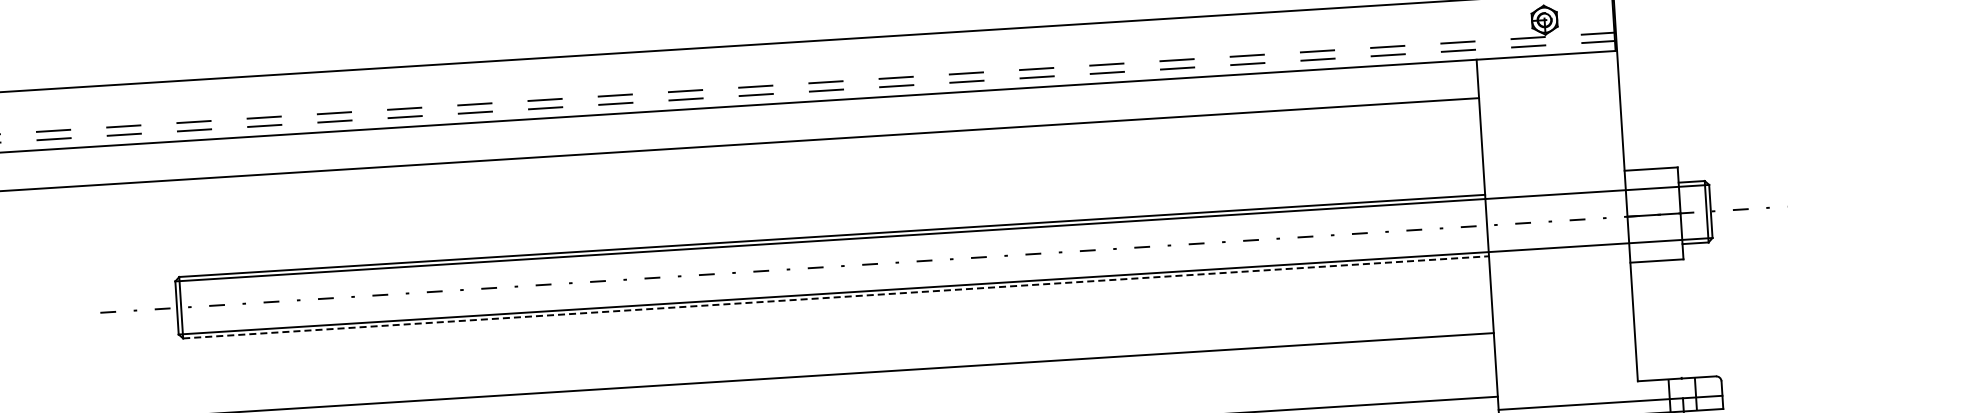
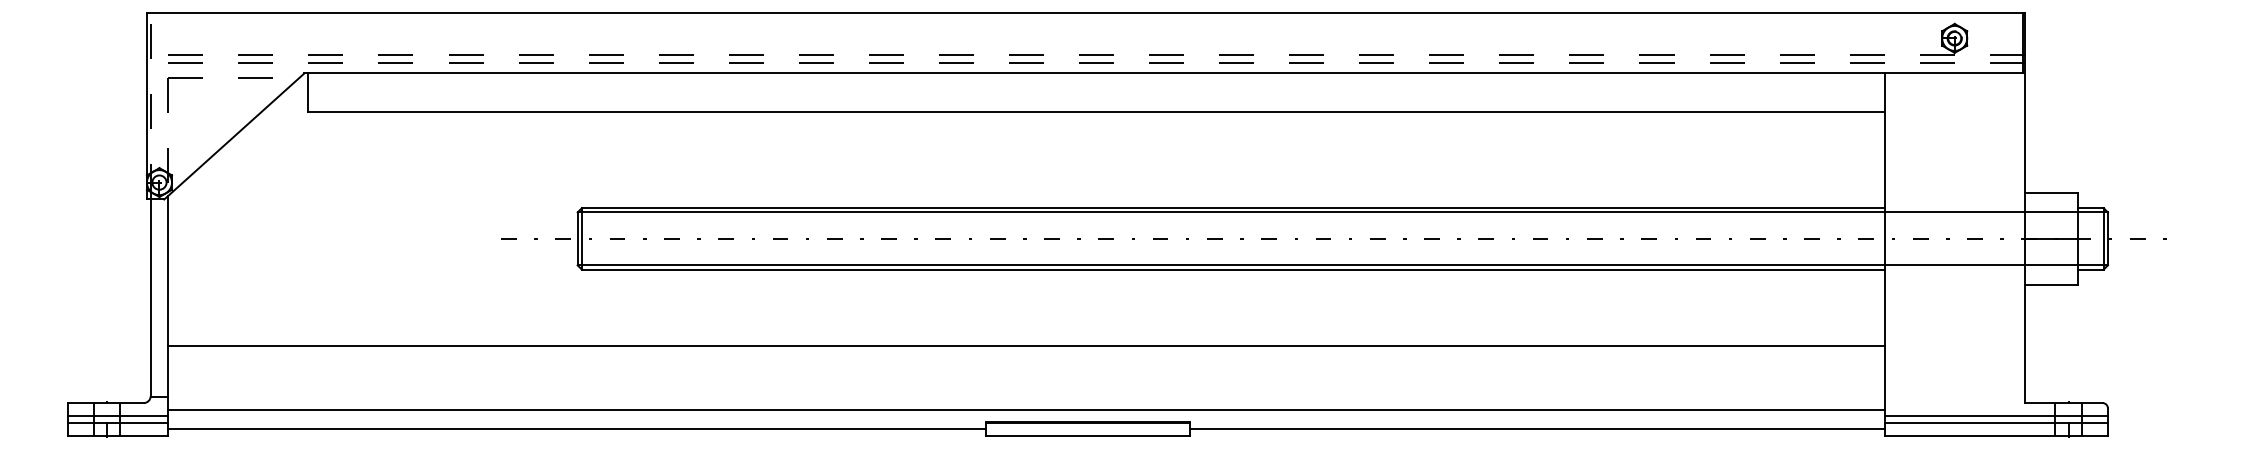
line: (836, 297) -> (1233, 269), dashed -> solid
line: (1609, 395) -> (1995, 415), added

